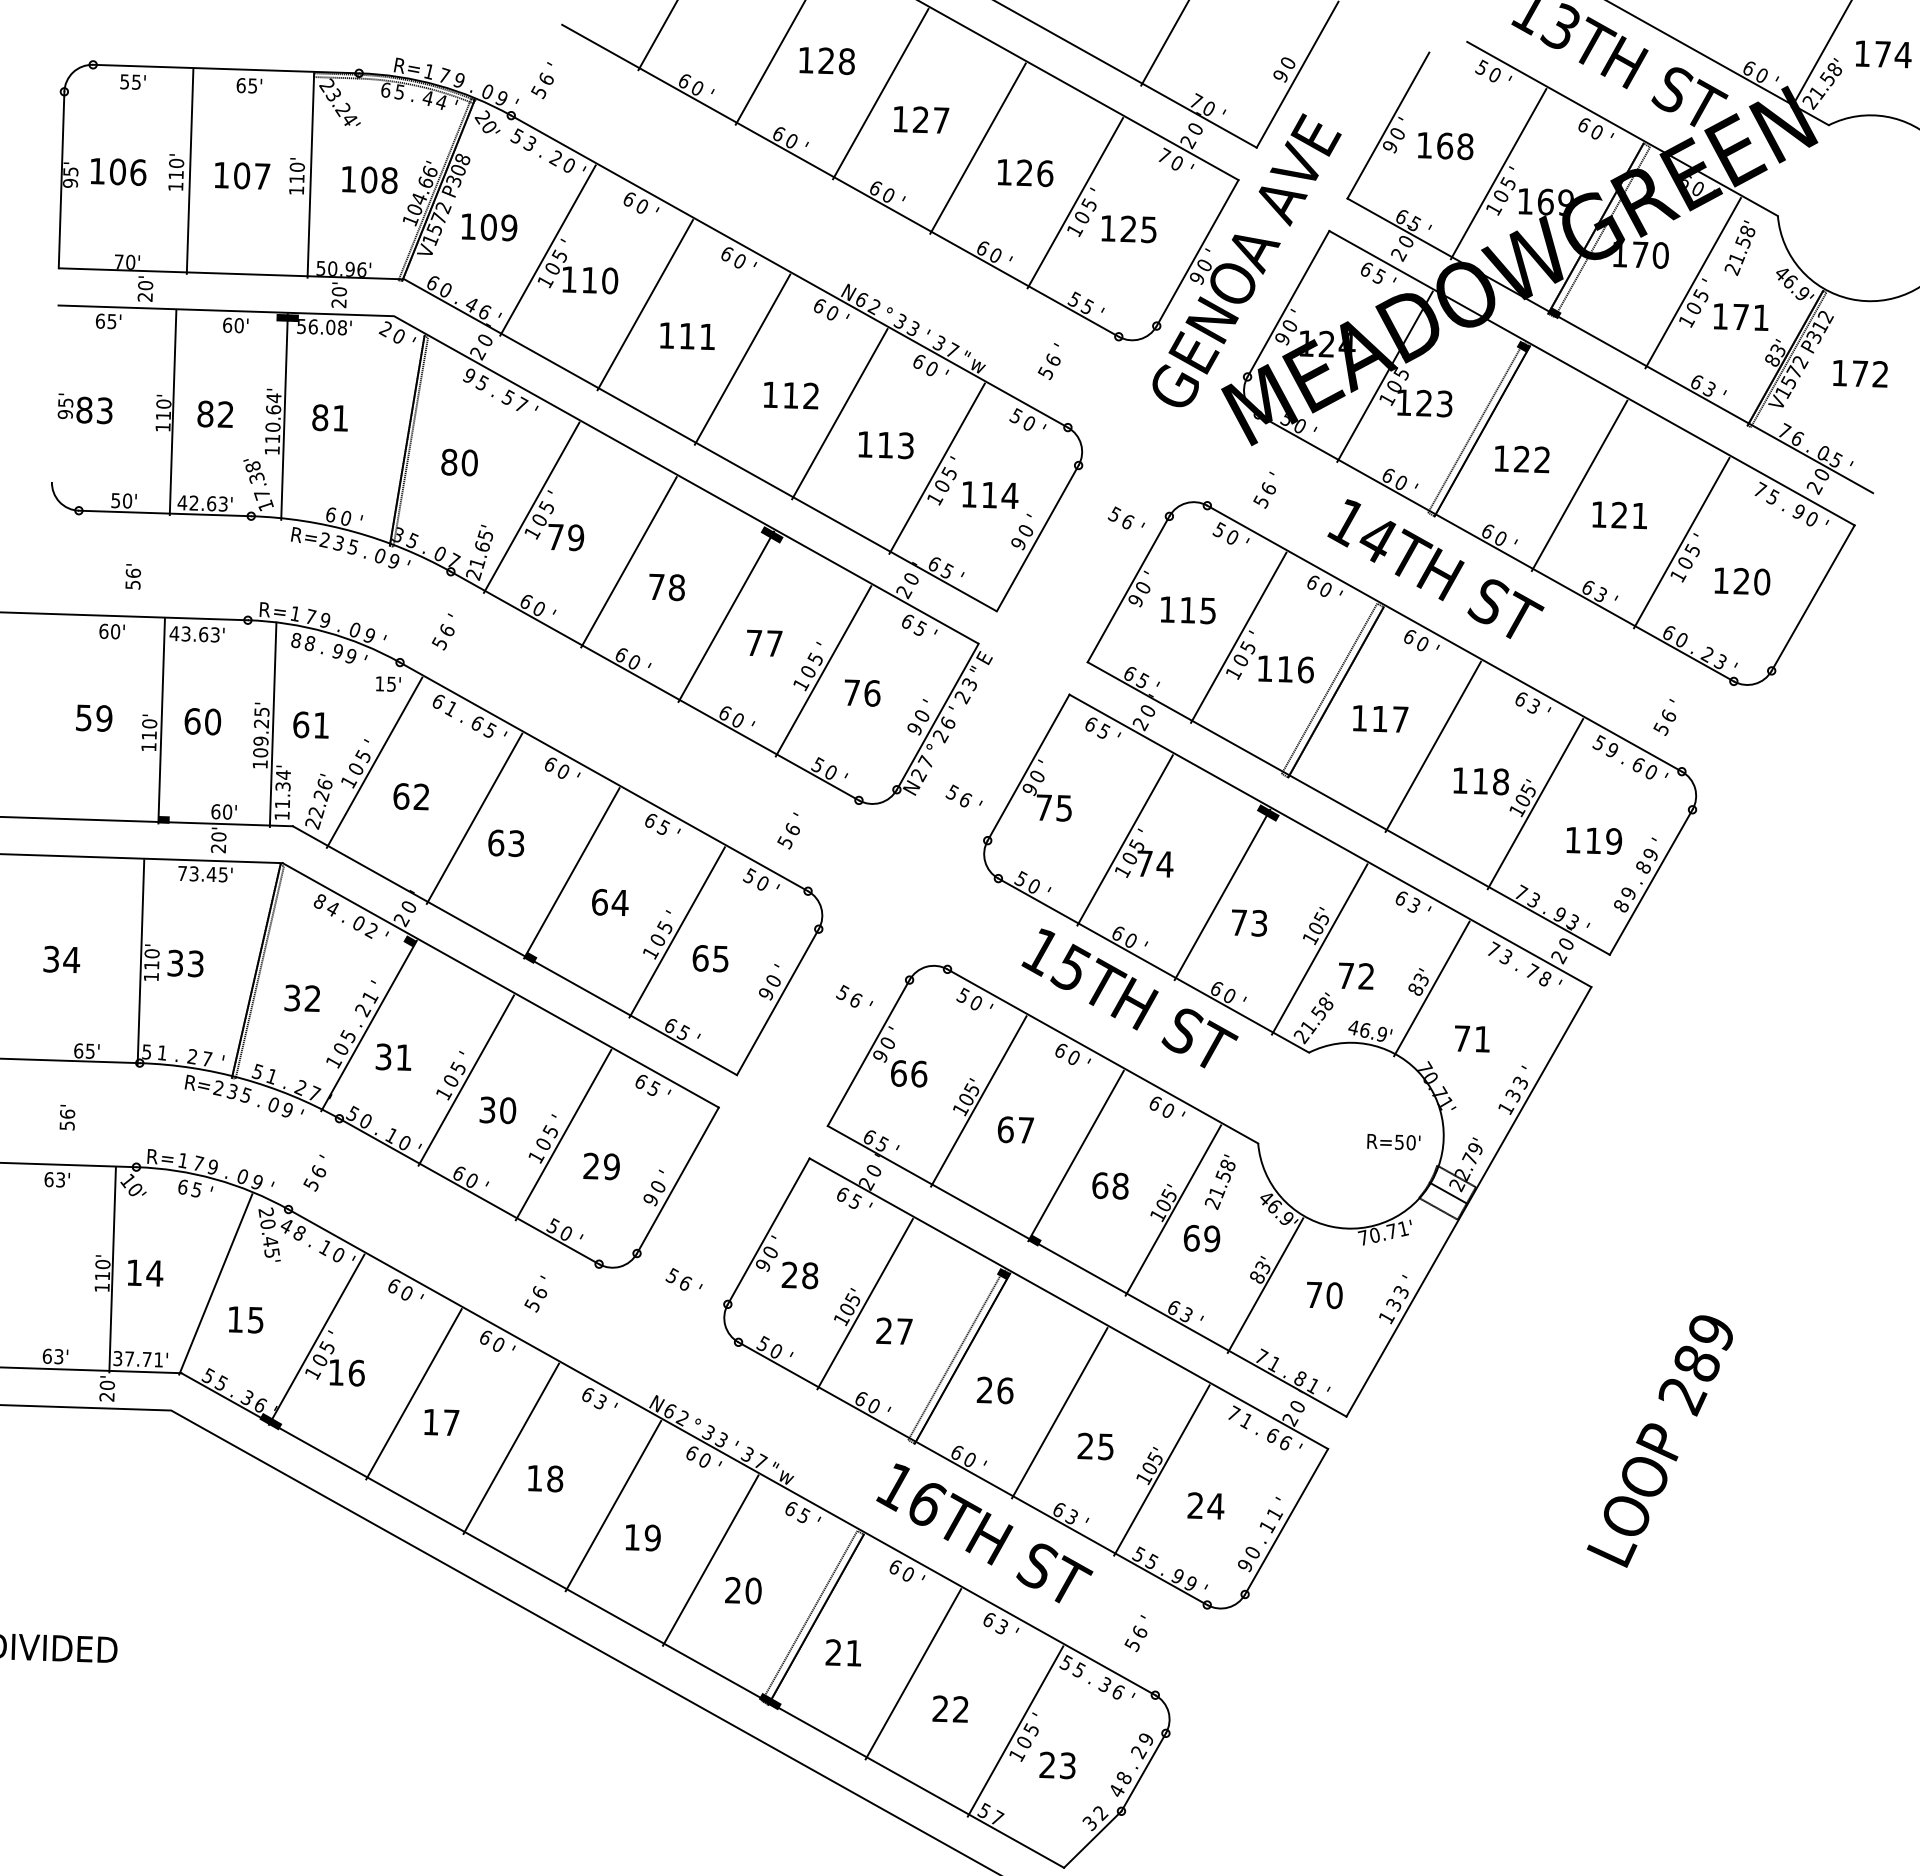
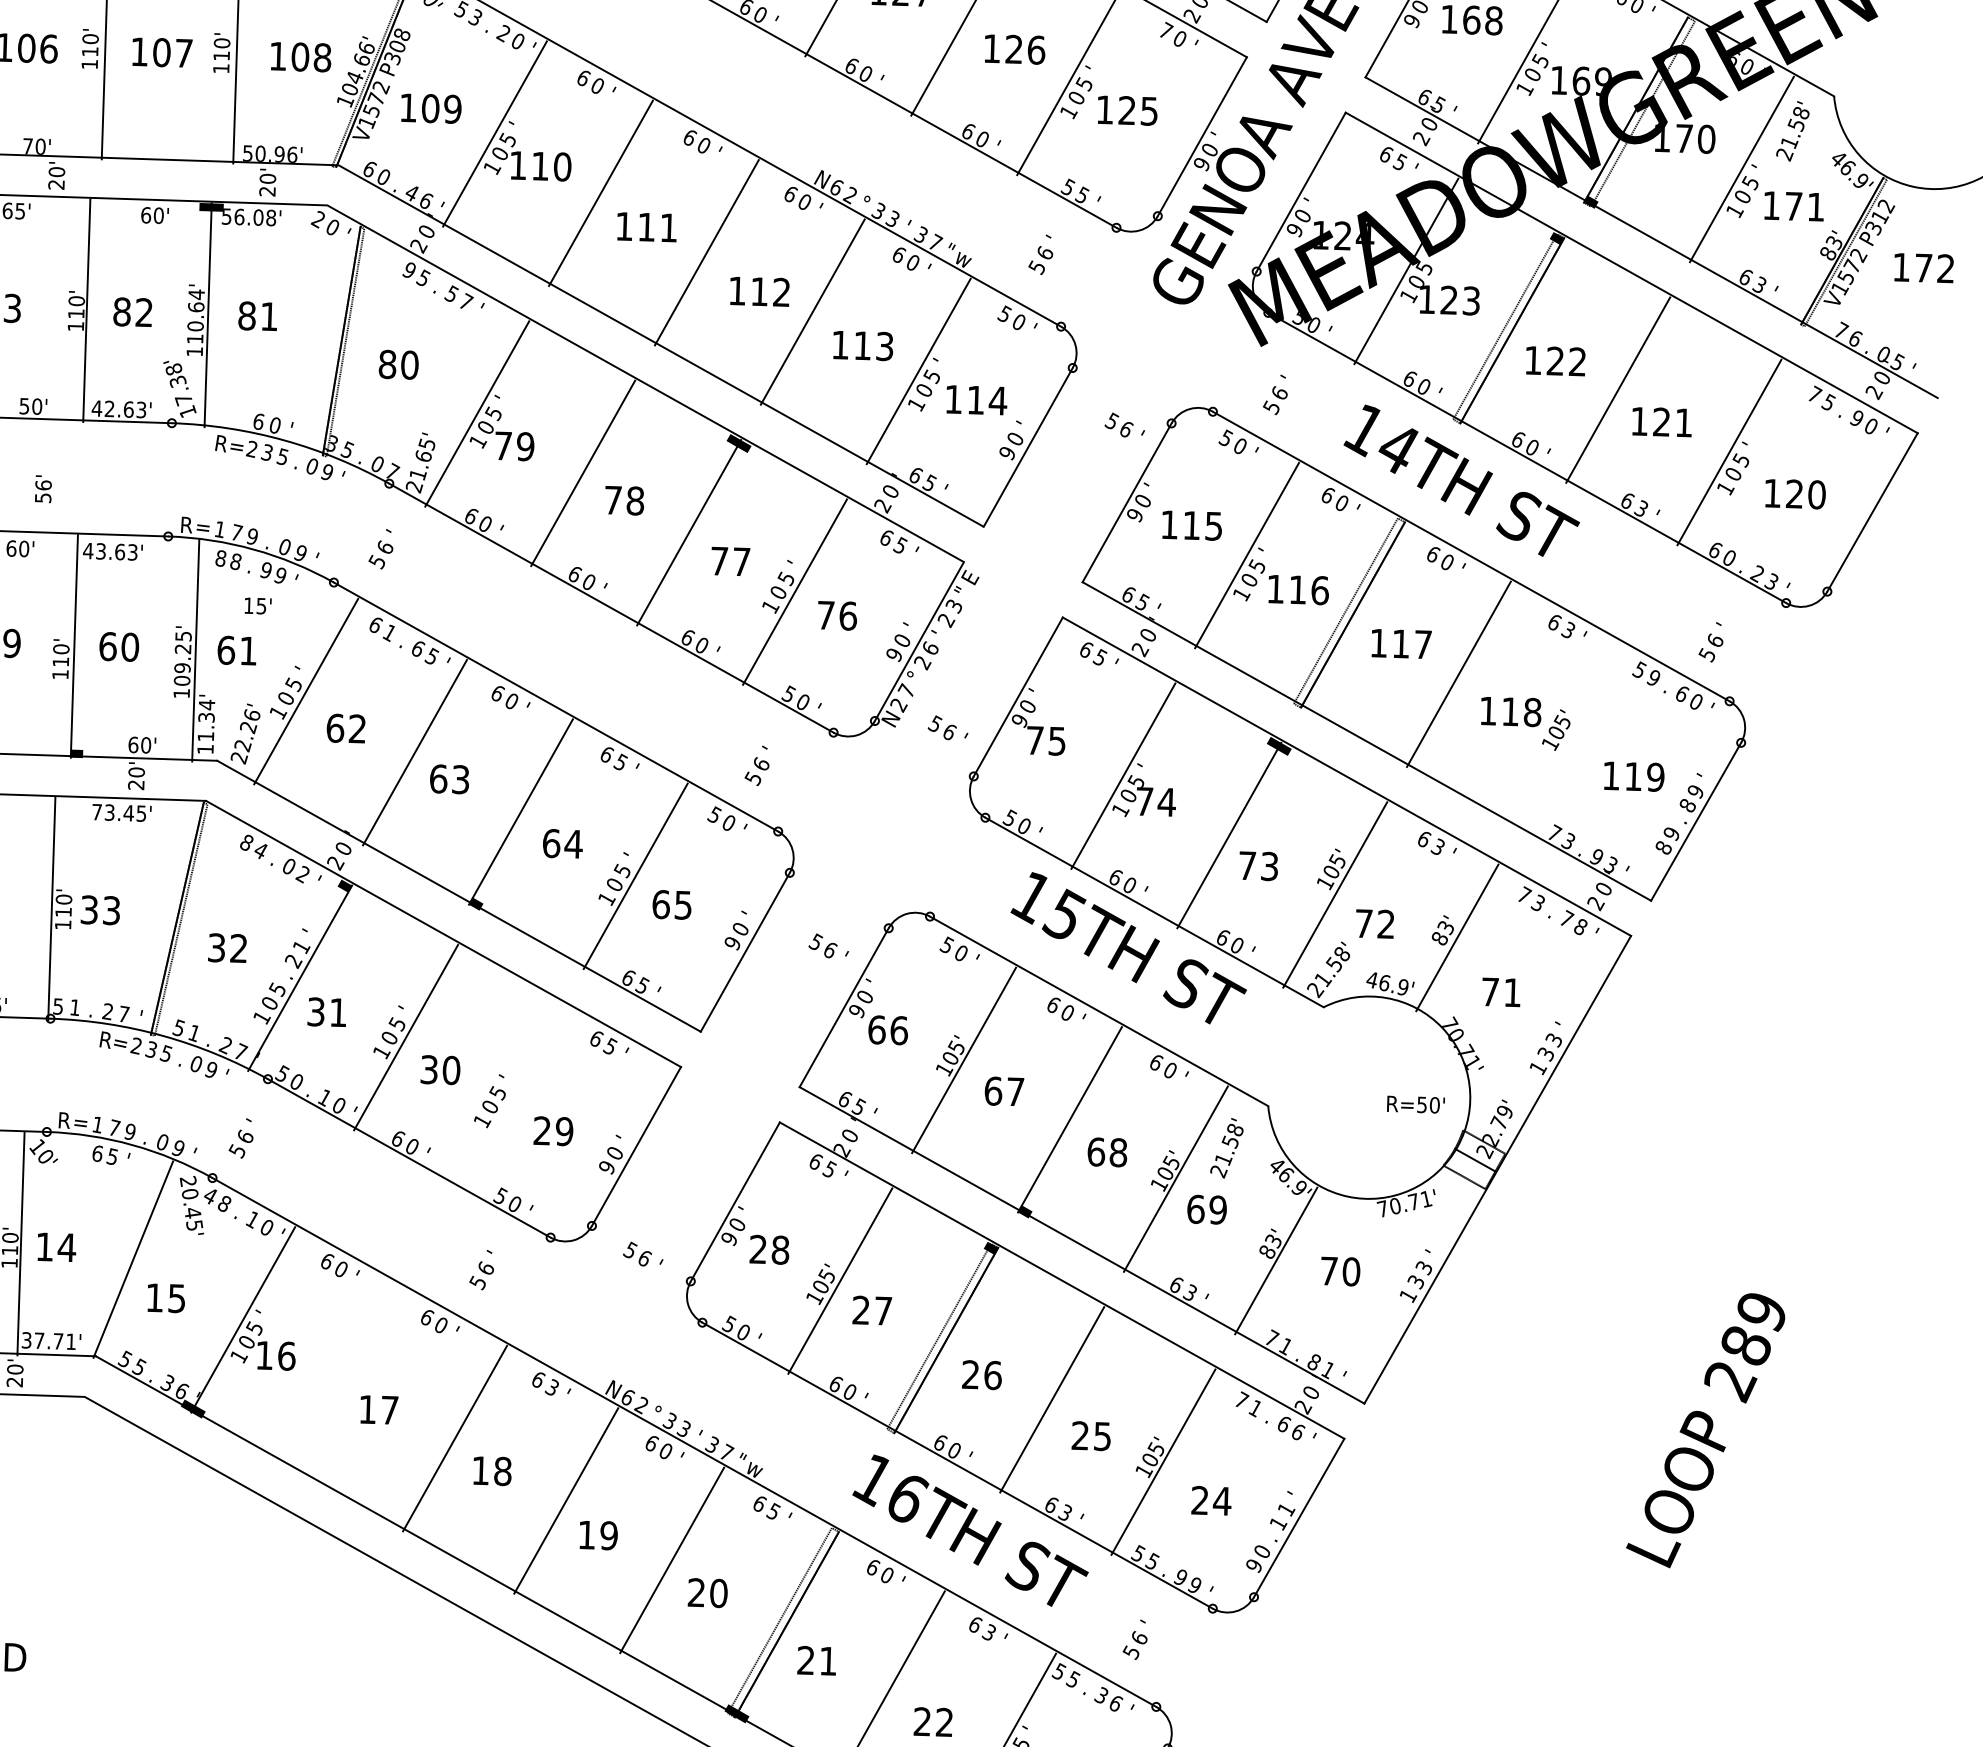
text: (388, 683) -> (258, 605), moved
line: (1535, 804) -> (1570, 737), removed
line: (563, 1134) -> (511, 1096), removed
line: (413, 1394) -> (348, 1379), removed

